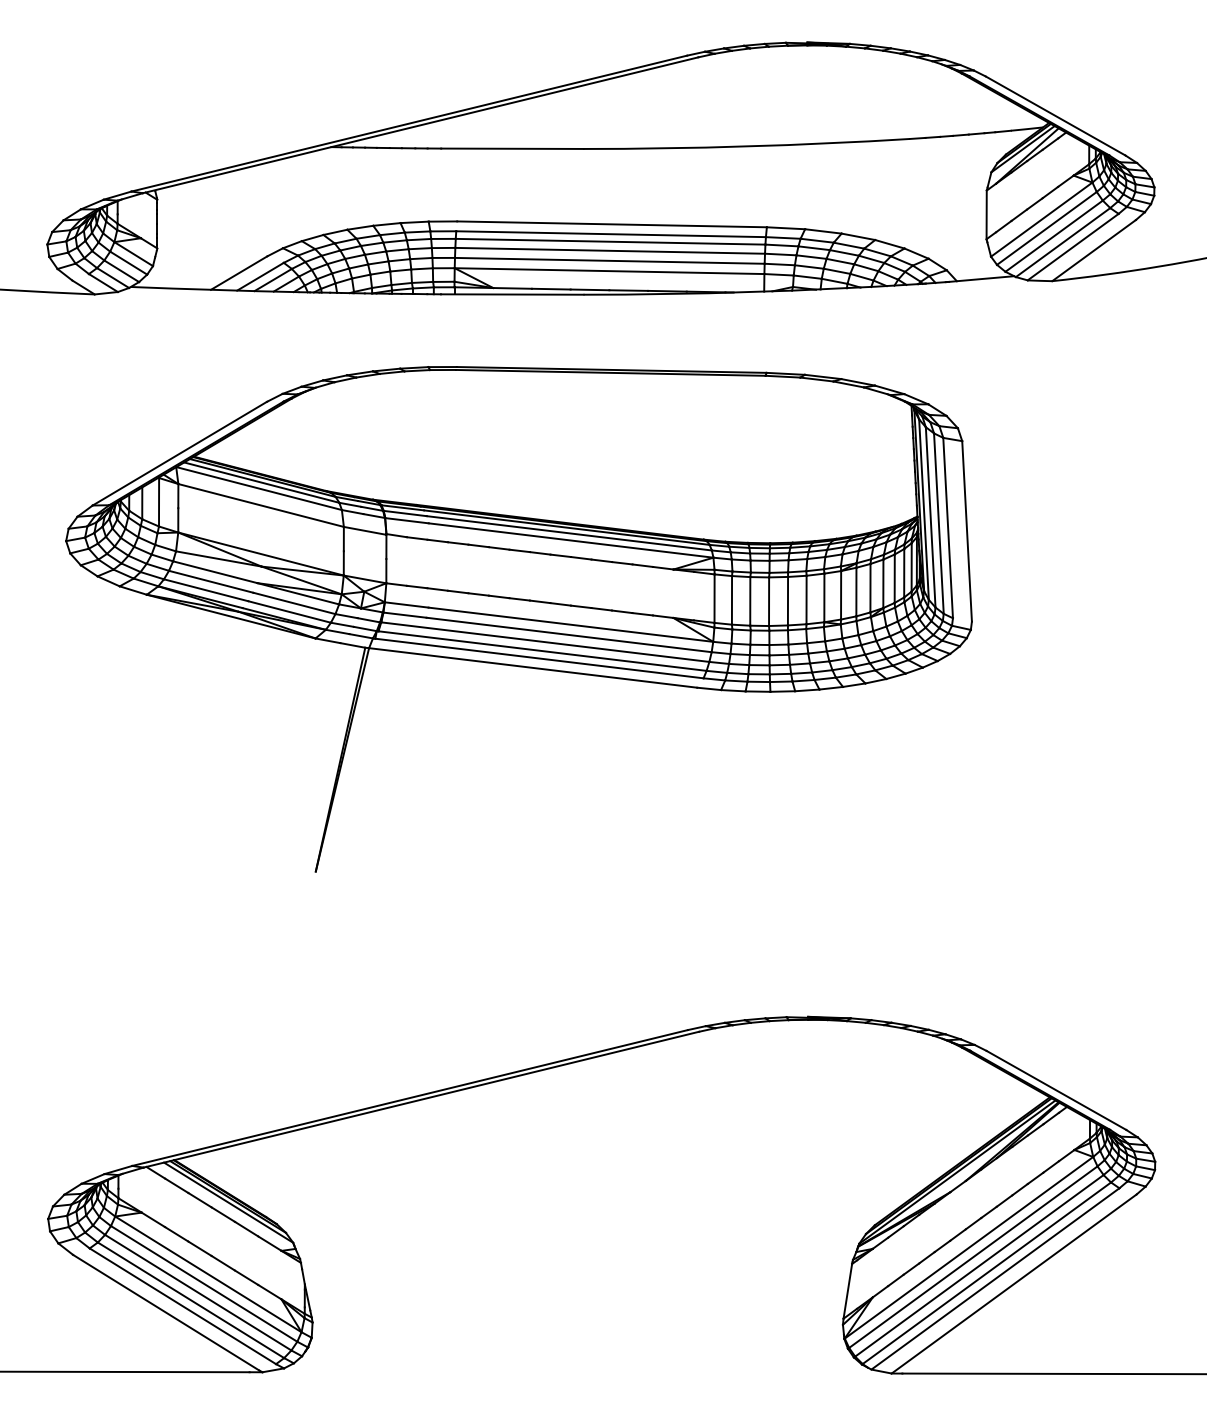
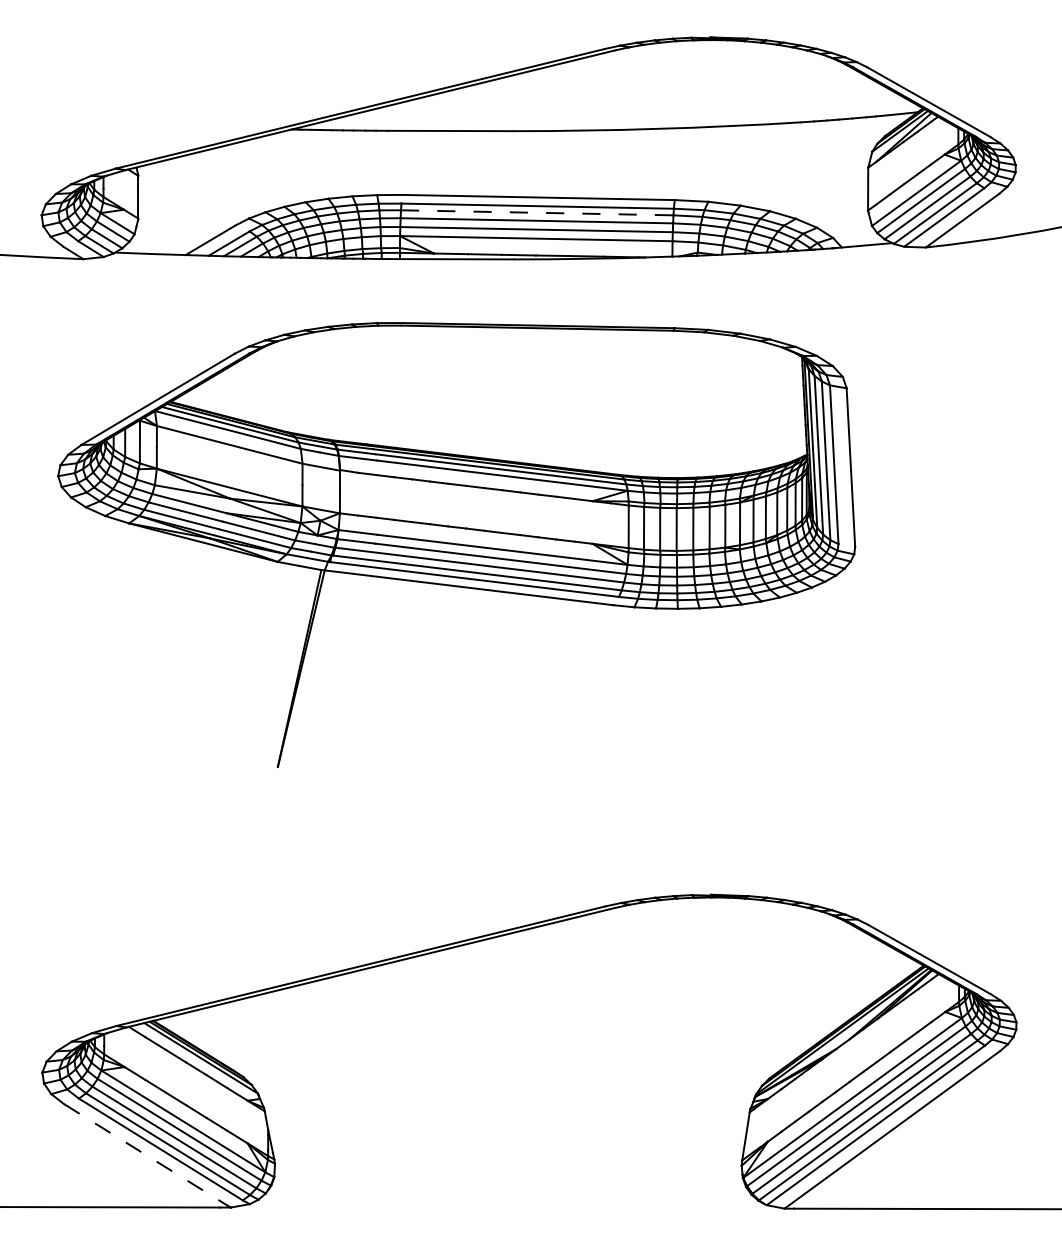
line: (610, 241) -> (537, 212), solid -> dashed
line: (166, 1313) -> (146, 1155), solid -> dashed

